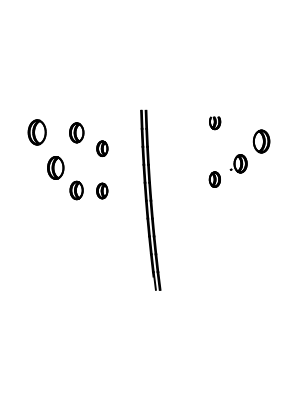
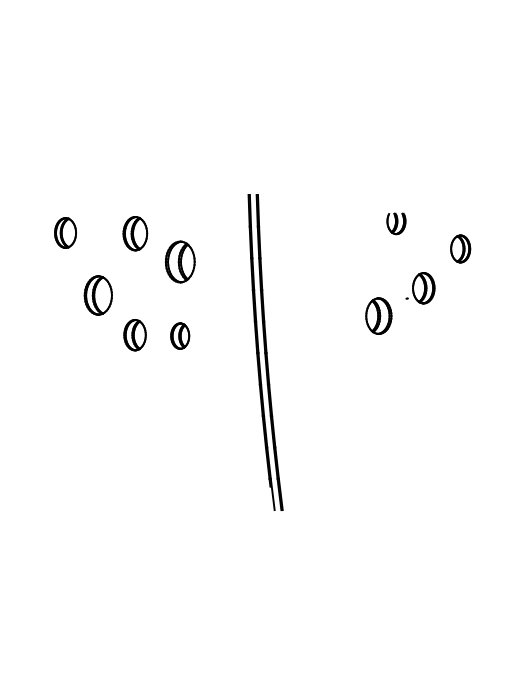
part: (215, 123) -> (397, 224), moved
part: (36, 132) -> (64, 233), size x0.7
part: (261, 141) -> (460, 248), size x0.7
part: (102, 148) -> (180, 261), size x1.6
part: (214, 179) -> (377, 315), size x1.4

